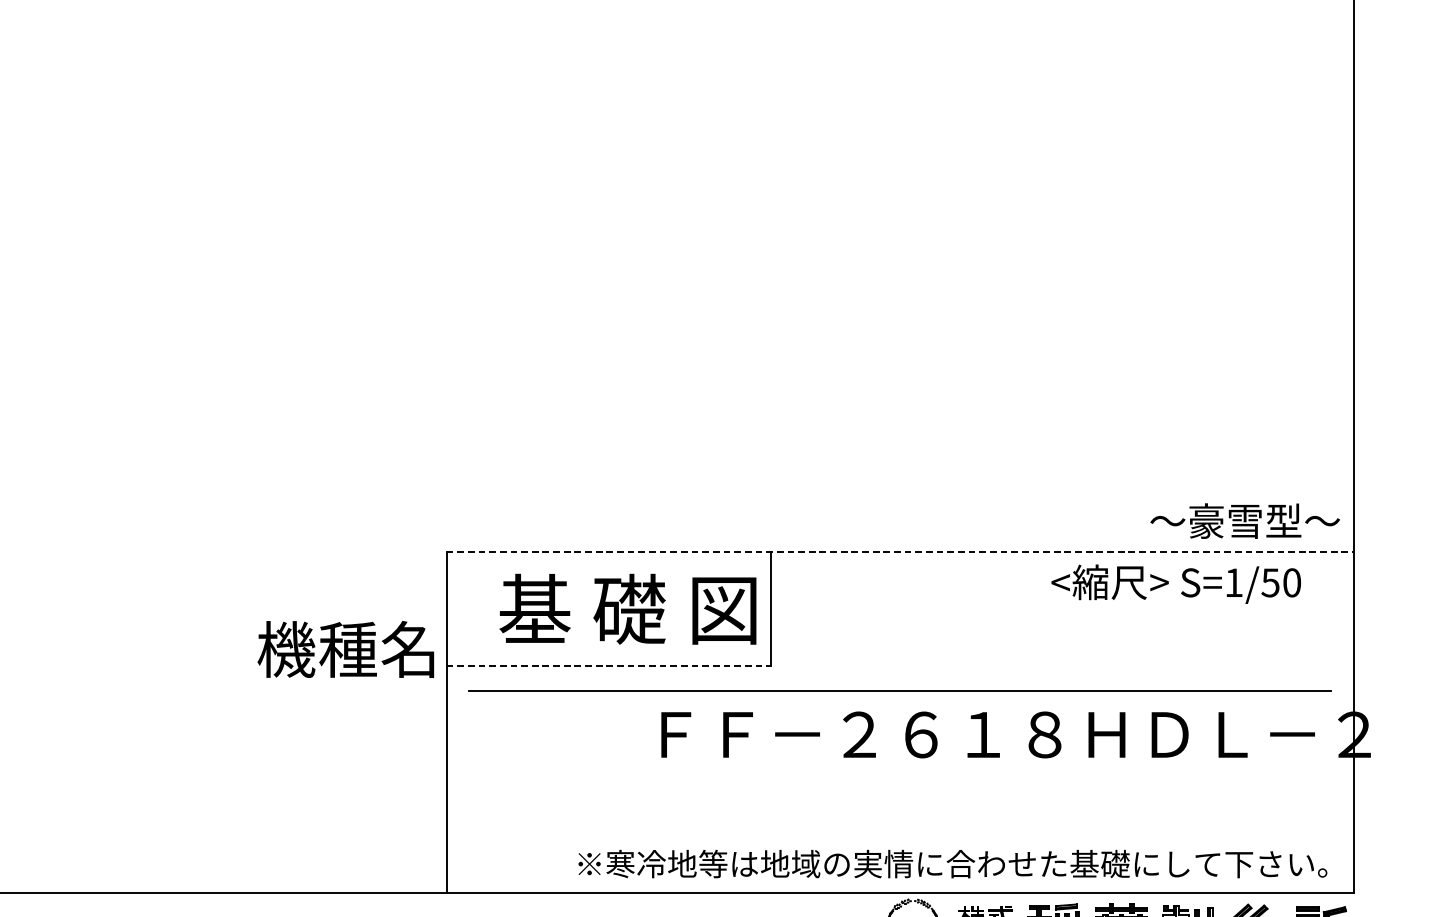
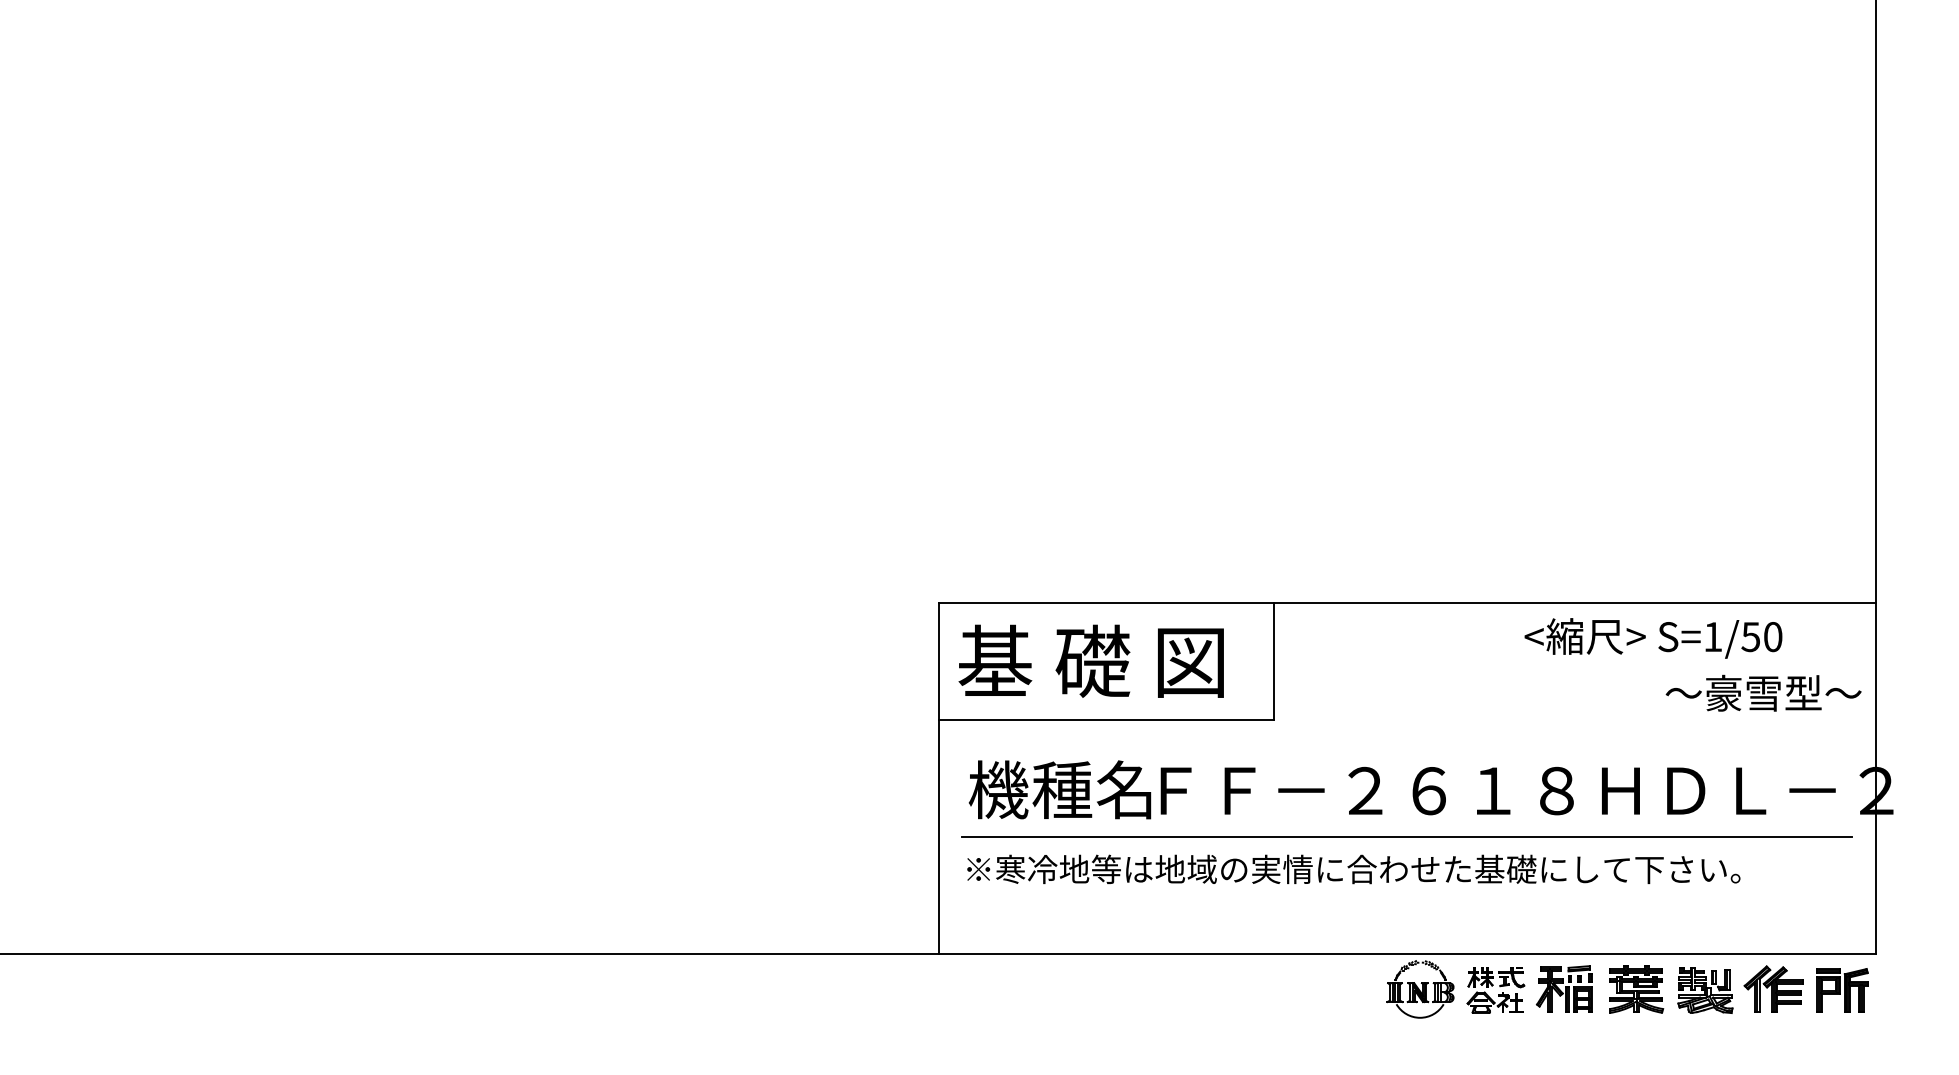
text: (1245, 520) -> (1763, 692), moved
line: (900, 552) -> (1407, 602), dashed -> solid
text: (1176, 584) -> (1653, 638), moved
text: (627, 608) -> (1090, 660), moved
text: (345, 649) -> (1059, 789), moved
line: (608, 665) -> (1106, 719), dashed -> solid
line: (899, 690) -> (1406, 836), moved
text: (952, 864) -> (1353, 869), moved

